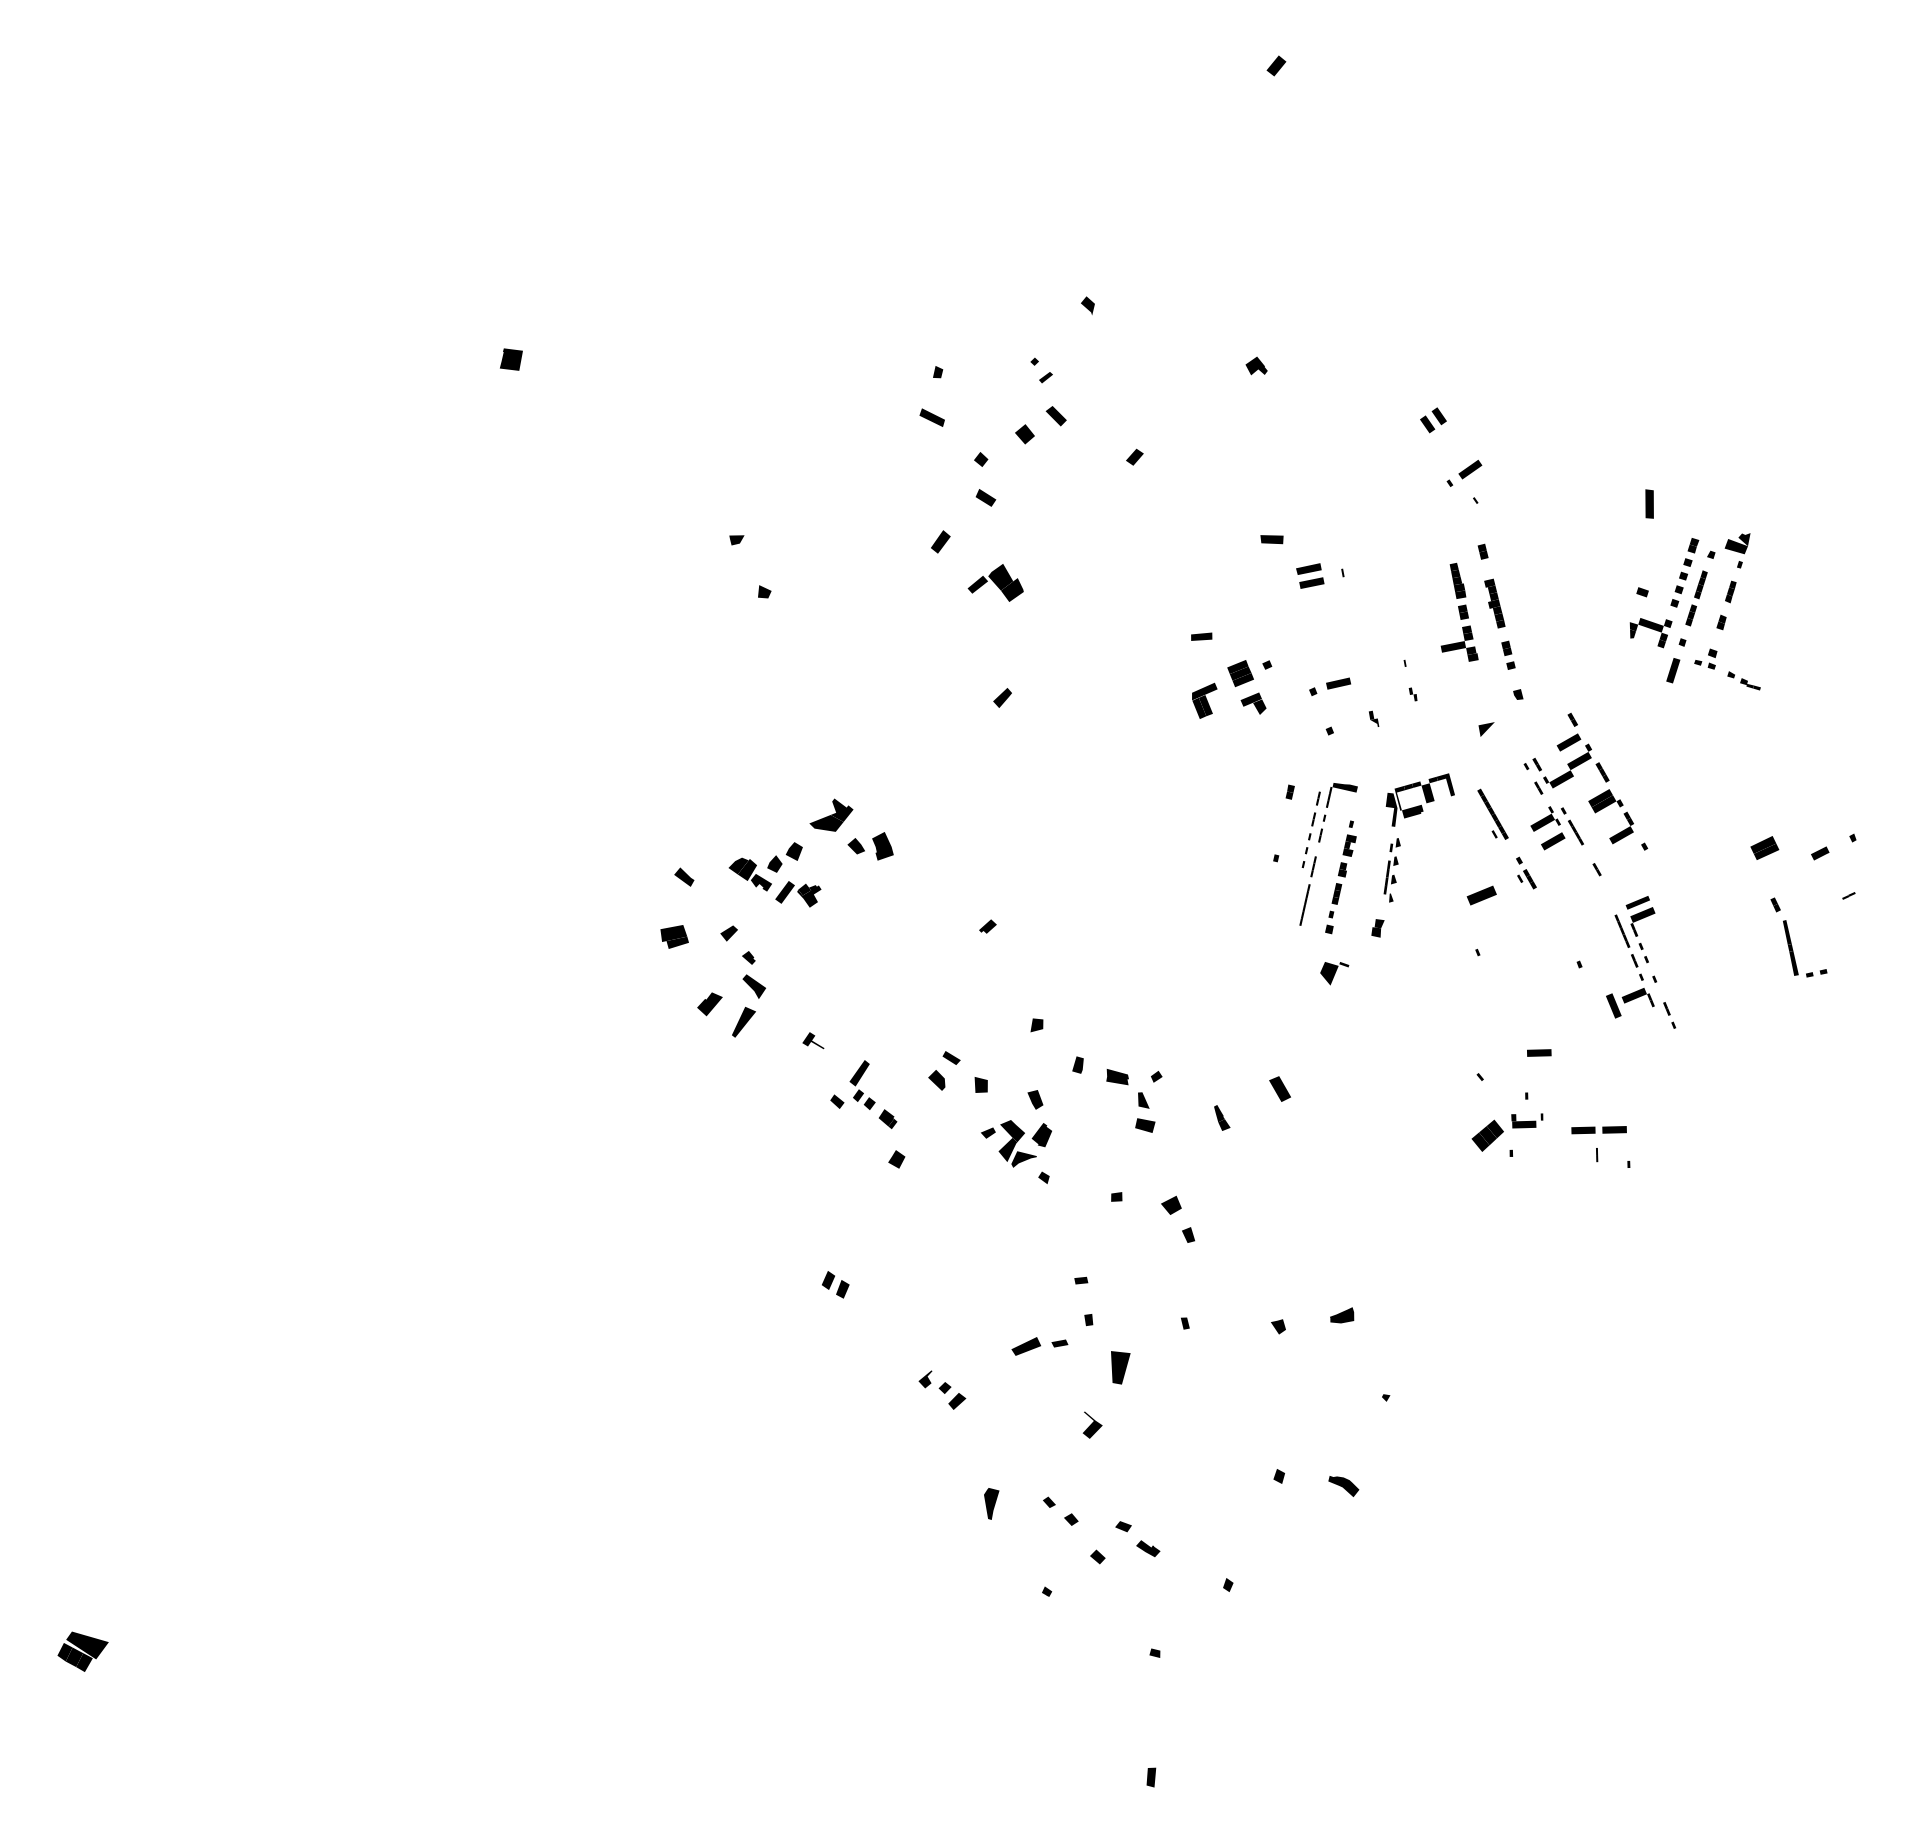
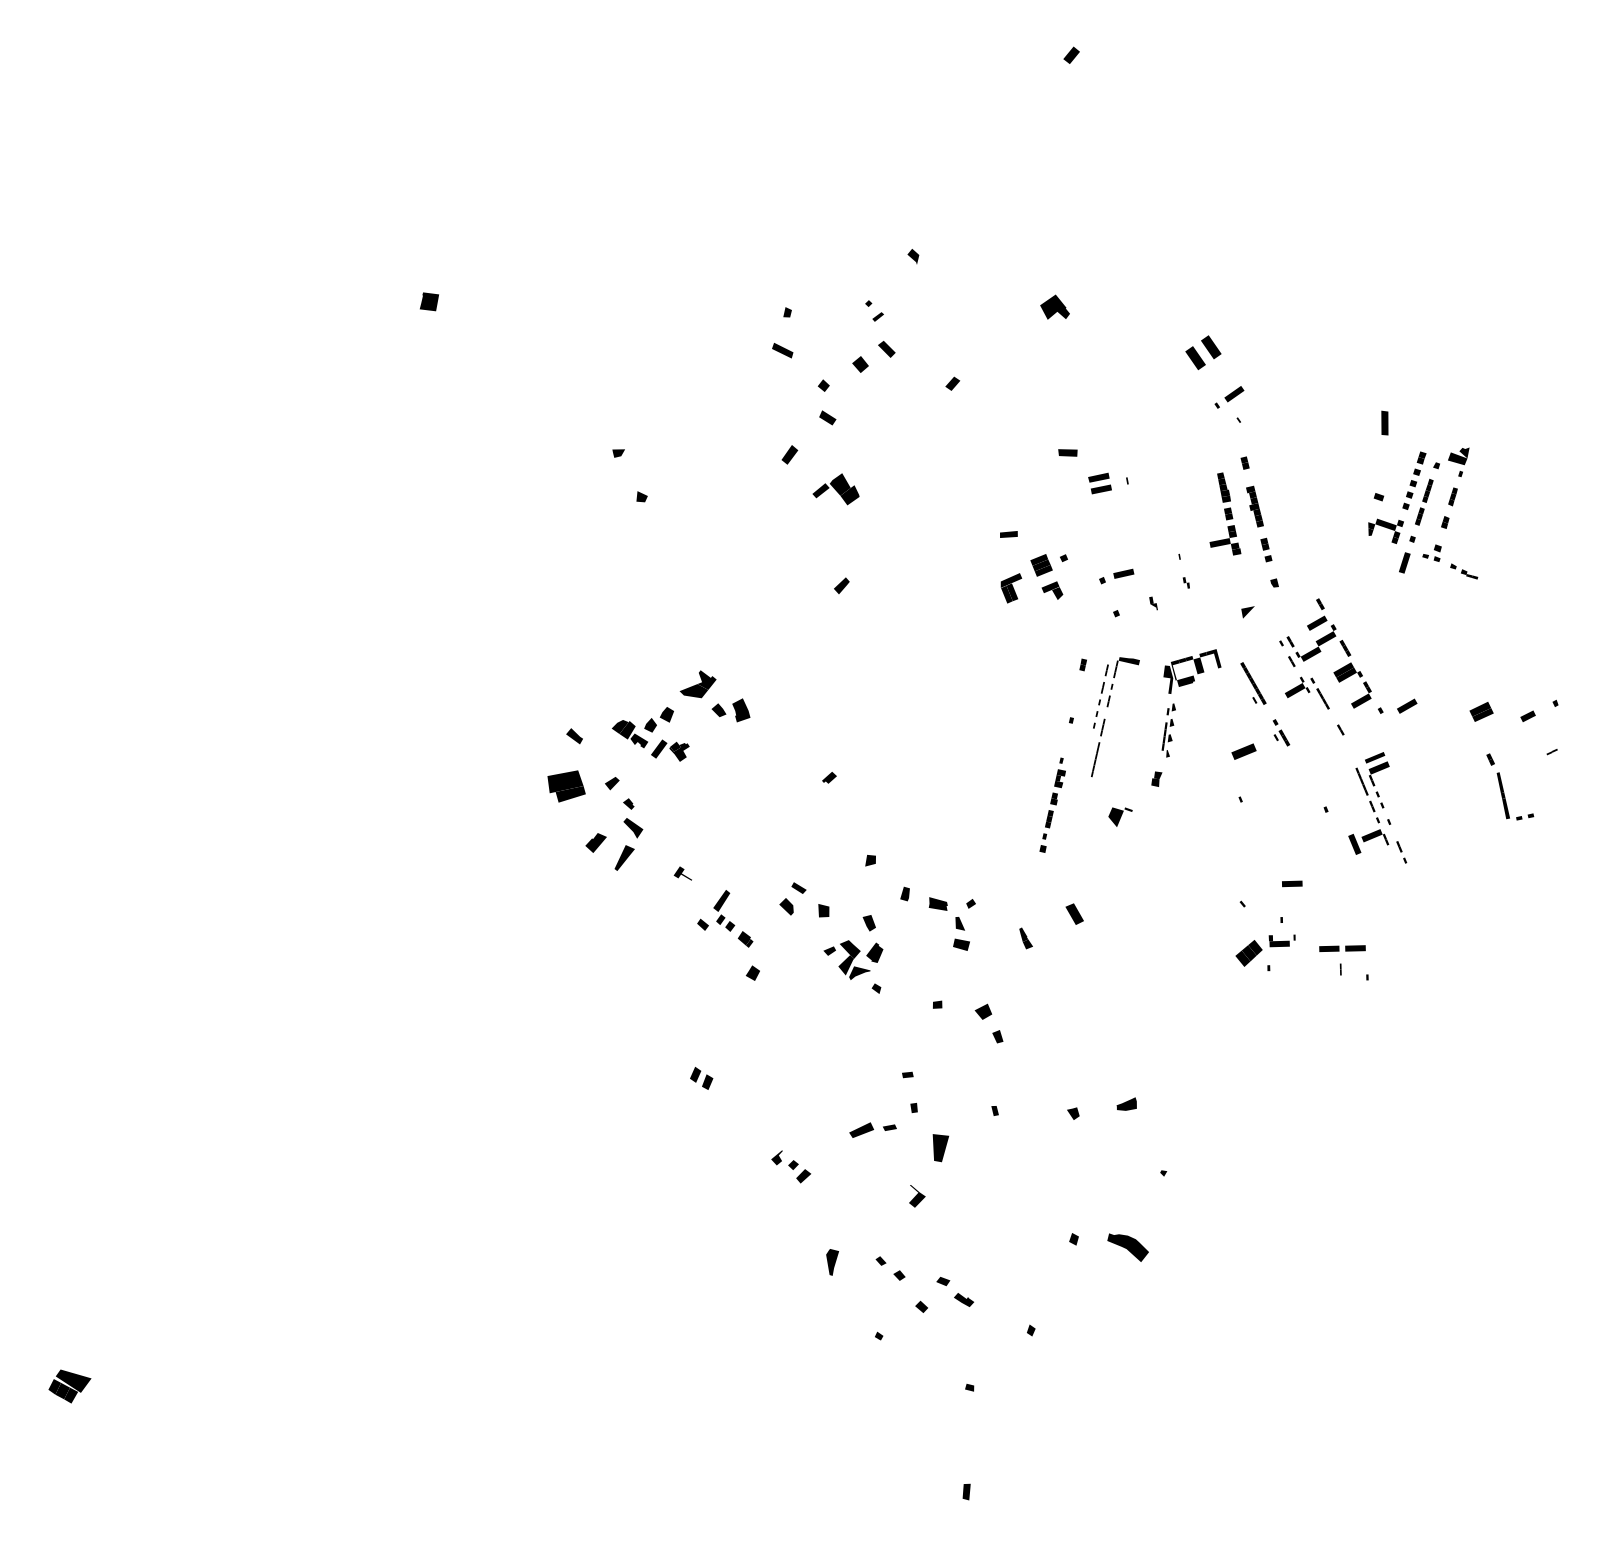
part: (1256, 365) -> (1054, 306), size x1.6
part: (1433, 420) -> (1203, 352), size x1.6
part: (1553, 841) -> (1407, 706), moved
part: (1340, 877) -> (1052, 805), moved
part: (674, 936) -> (566, 786), size x1.6
part: (1343, 1486) -> (1127, 1247), size x1.6

